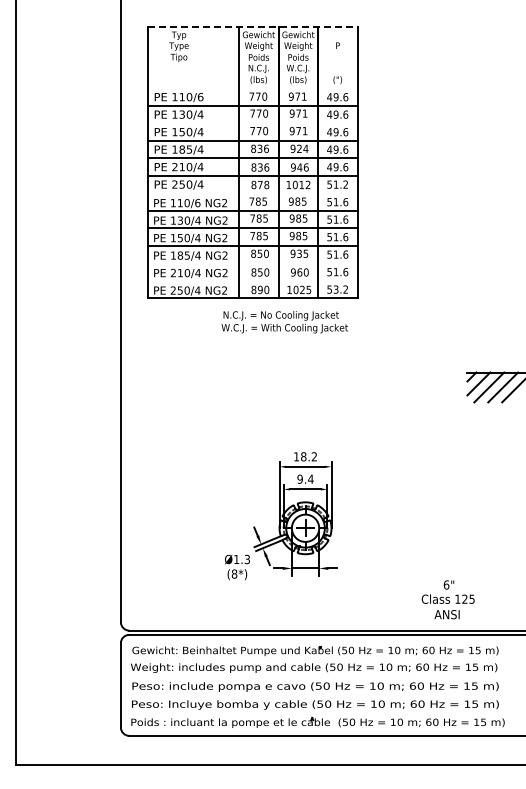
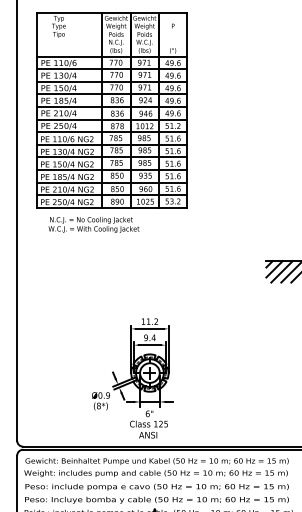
line: (252, 27) -> (111, 12), dashed -> solid
line: (252, 88) -> (111, 56), added
line: (252, 123) -> (111, 82), added
line: (252, 193) -> (111, 132), added
line: (252, 263) -> (111, 182), added
line: (252, 280) -> (111, 194), added
text: (284, 322) -> (93, 225), moved
text: (303, 456) -> (148, 321), 18.2 -> 11.2
text: (241, 559) -> (103, 395), Ø1.3 -> Ø0.9
text: (447, 599) -> (148, 424), moved

